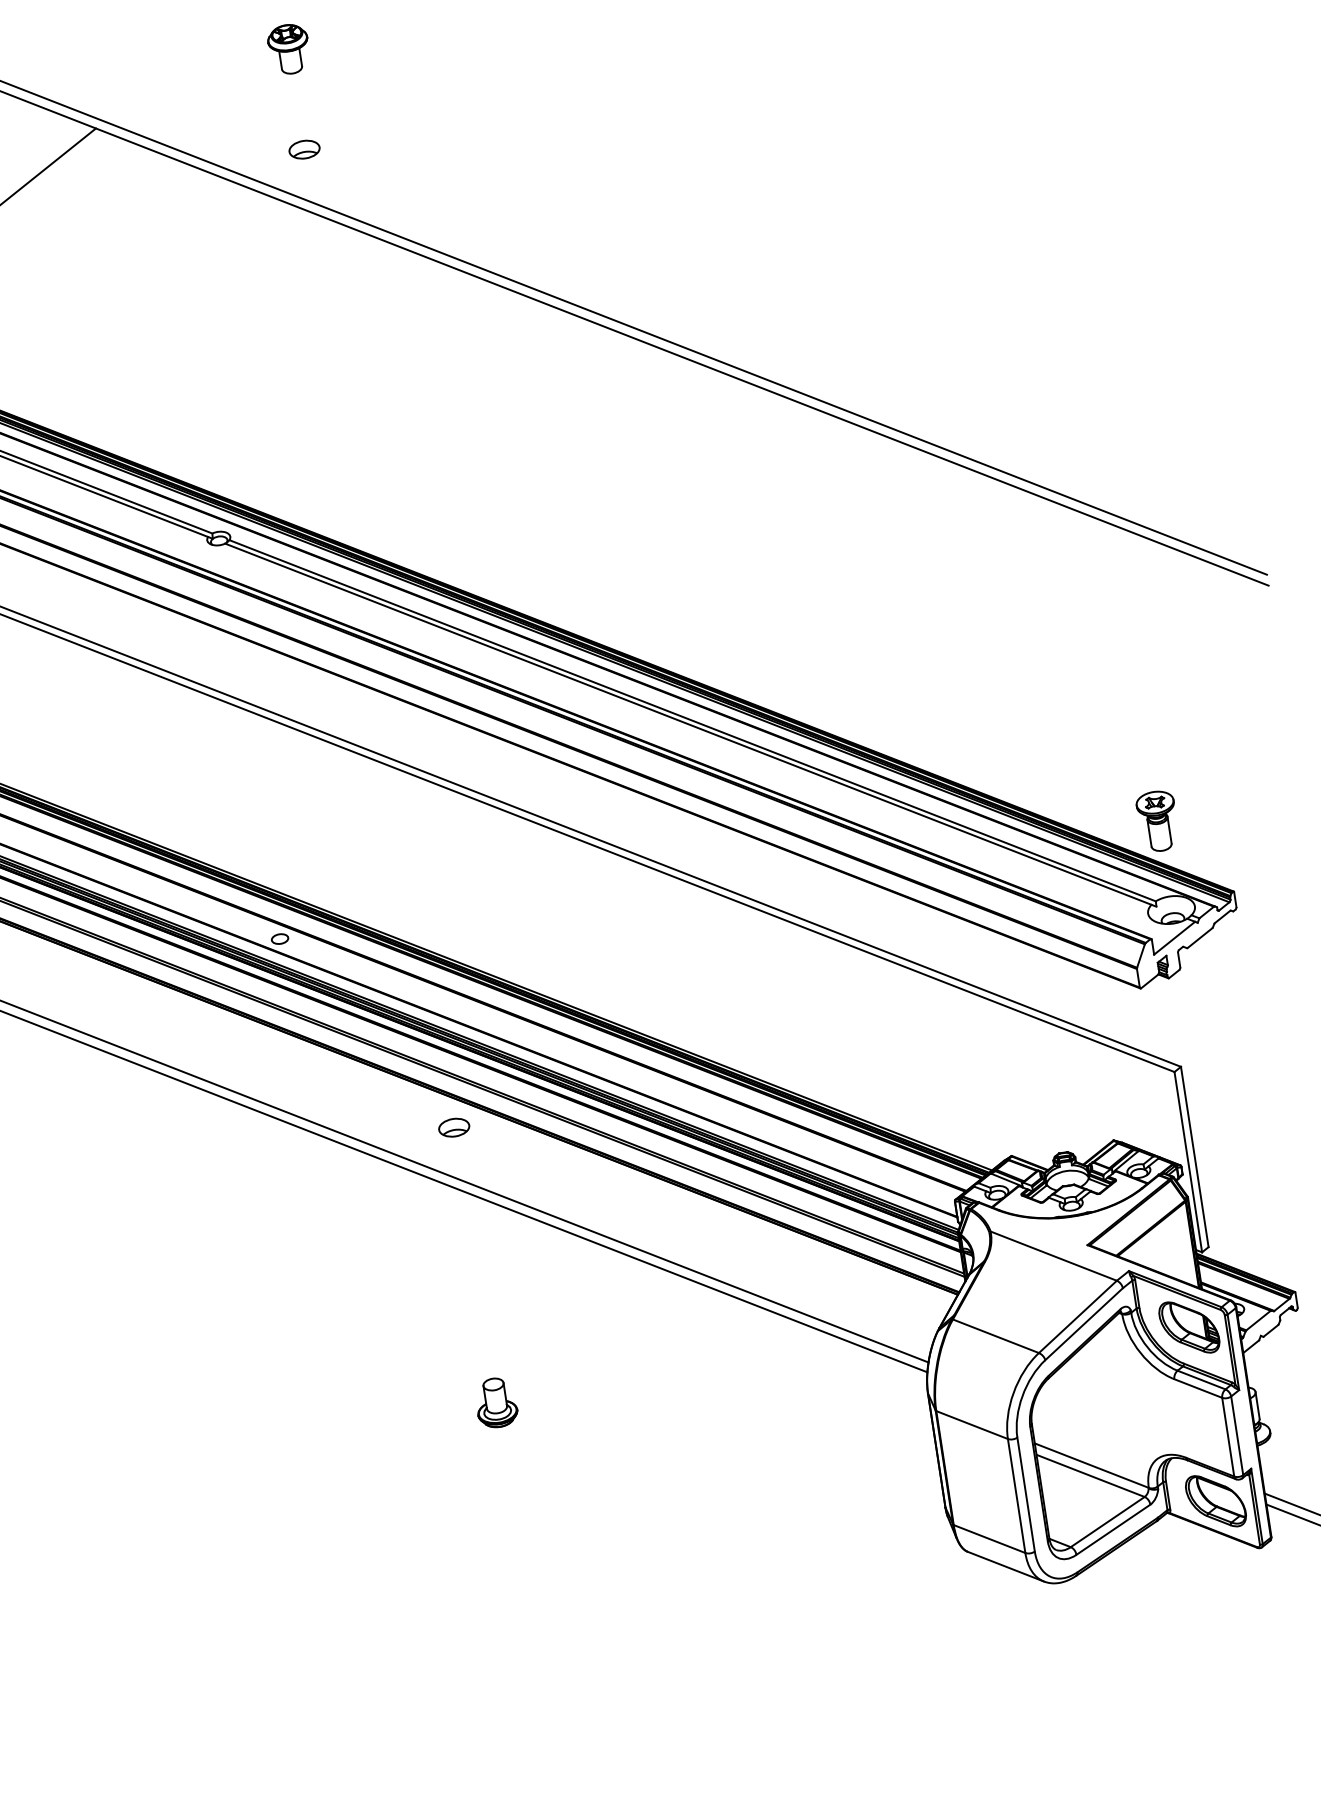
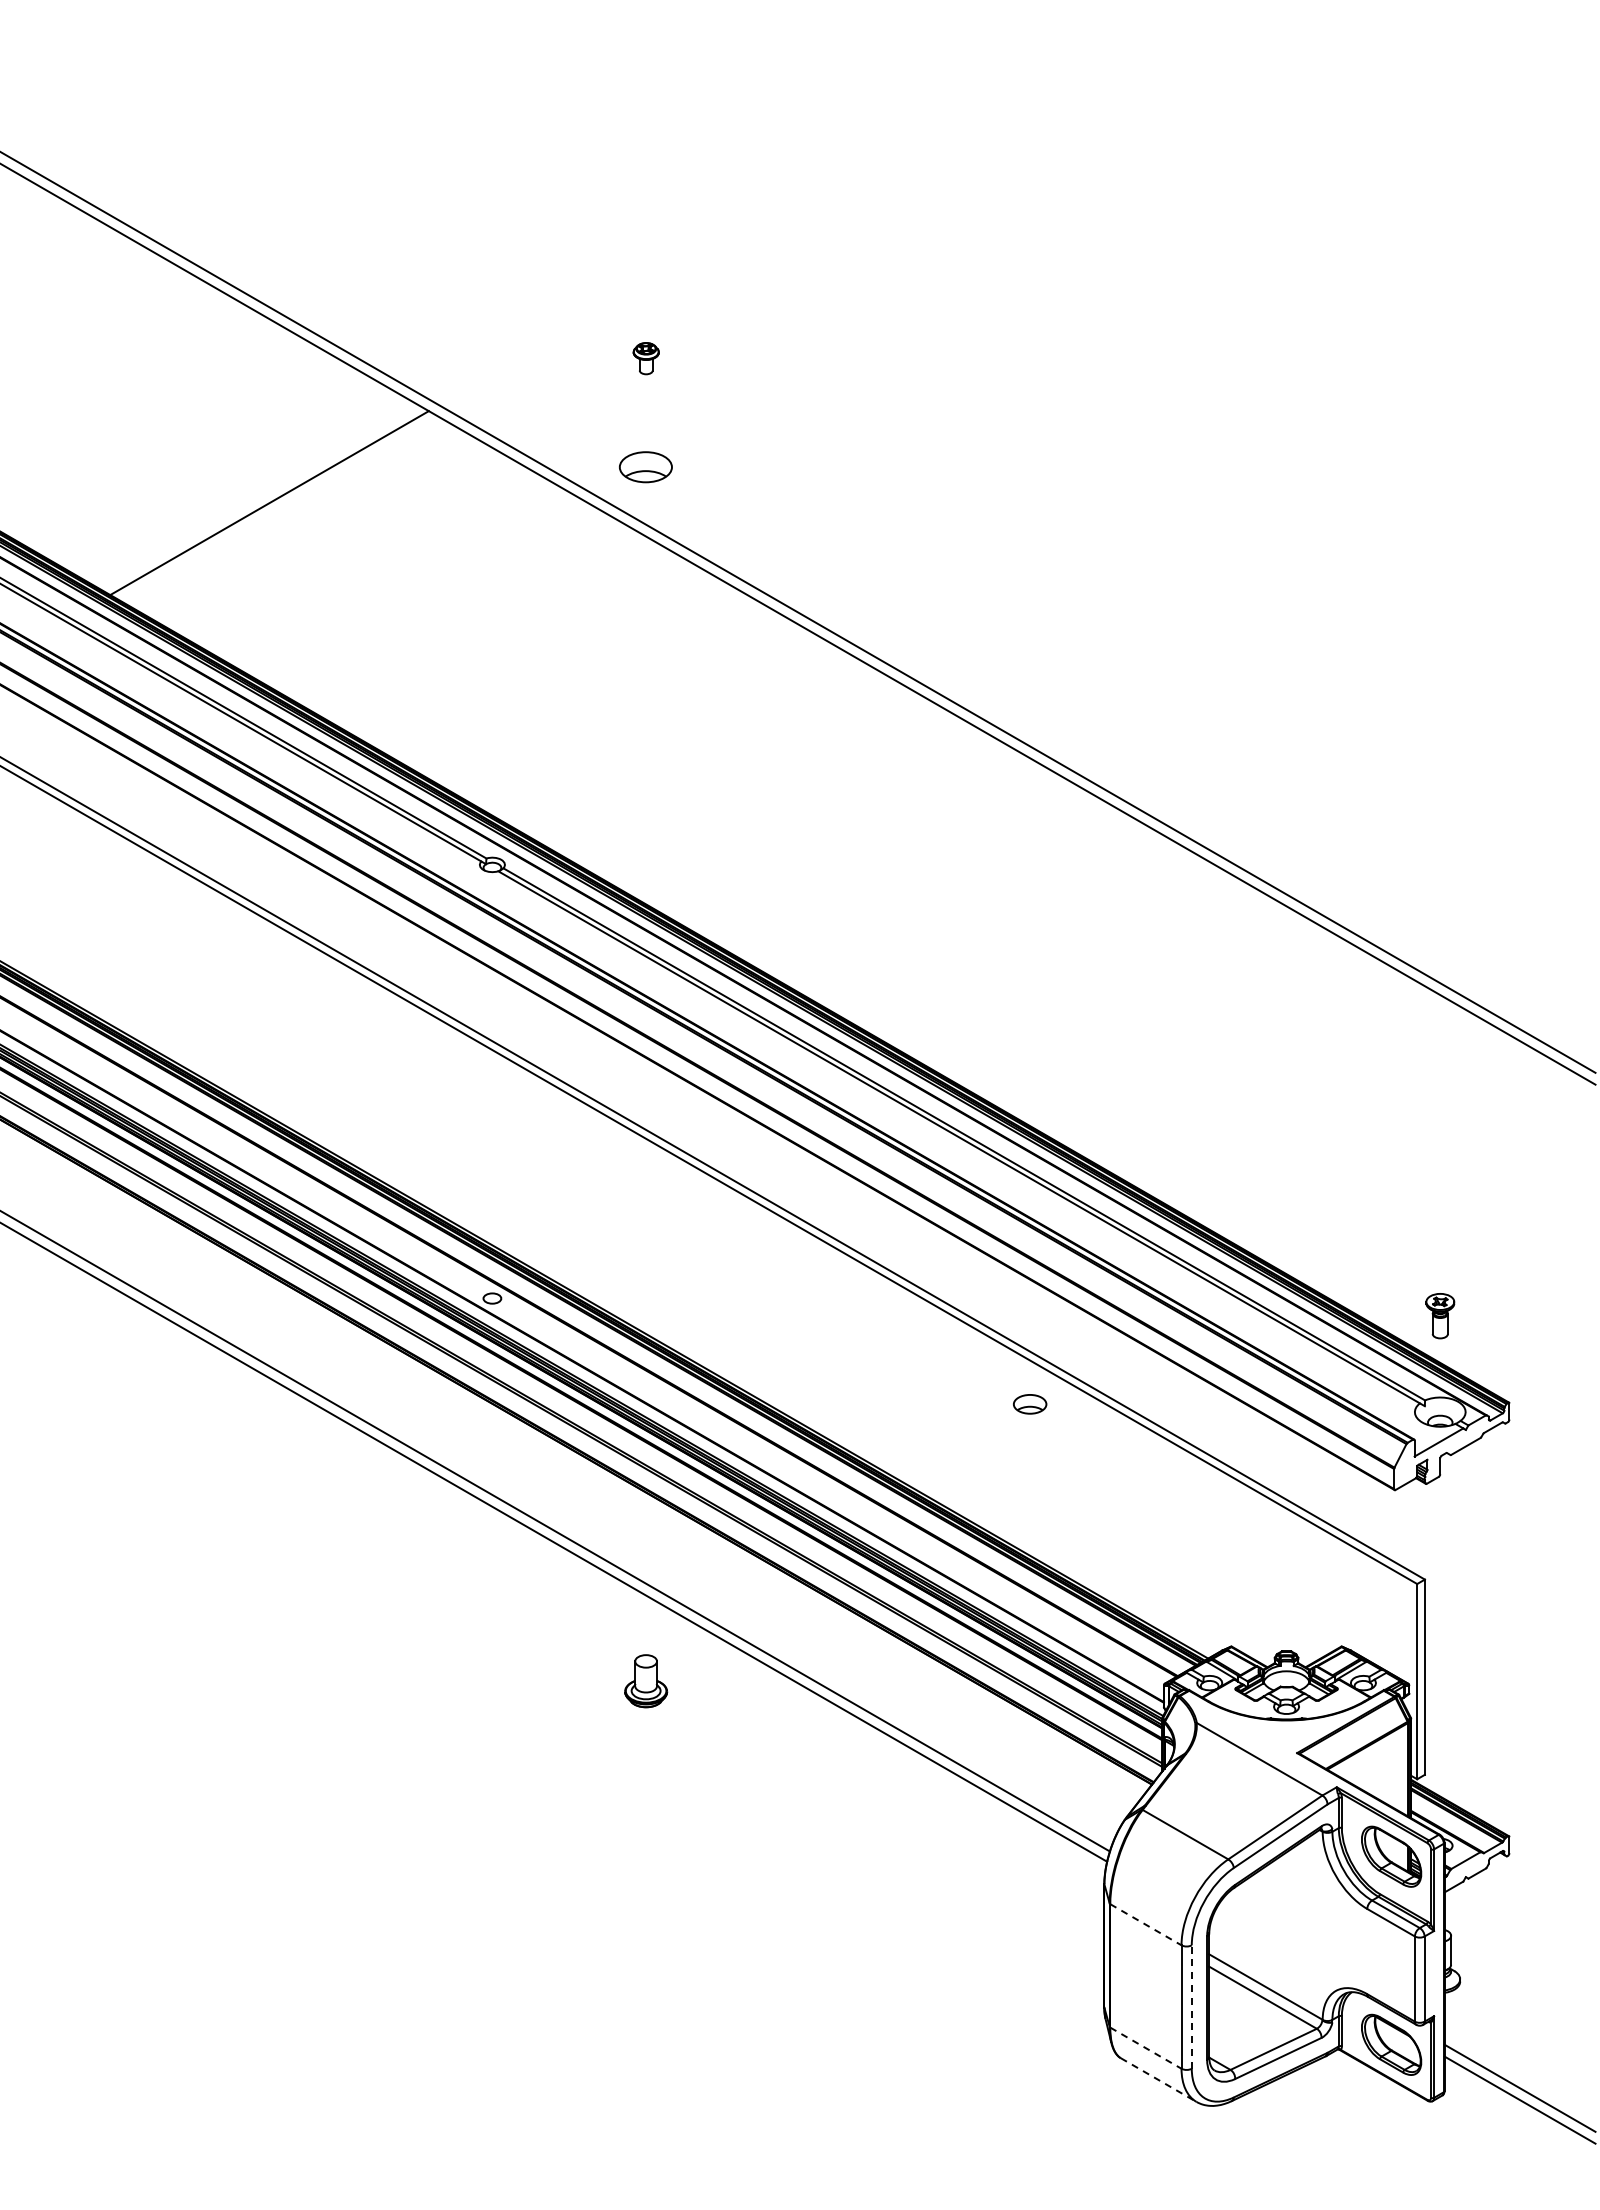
part: (289, 49) -> (646, 358), size x0.6
part: (304, 149) -> (646, 467), size x1.6
part: (1158, 820) -> (1440, 1315), size x0.7
part: (454, 1127) -> (1030, 1404), moved
part: (496, 1403) -> (646, 1681), moved
line: (972, 1425) -> (1146, 1925), solid -> dashed
line: (1025, 1495) -> (1191, 2007), solid -> dashed
line: (990, 1539) -> (1146, 2048), solid -> dashed
line: (1005, 1567) -> (1158, 2080), solid -> dashed

